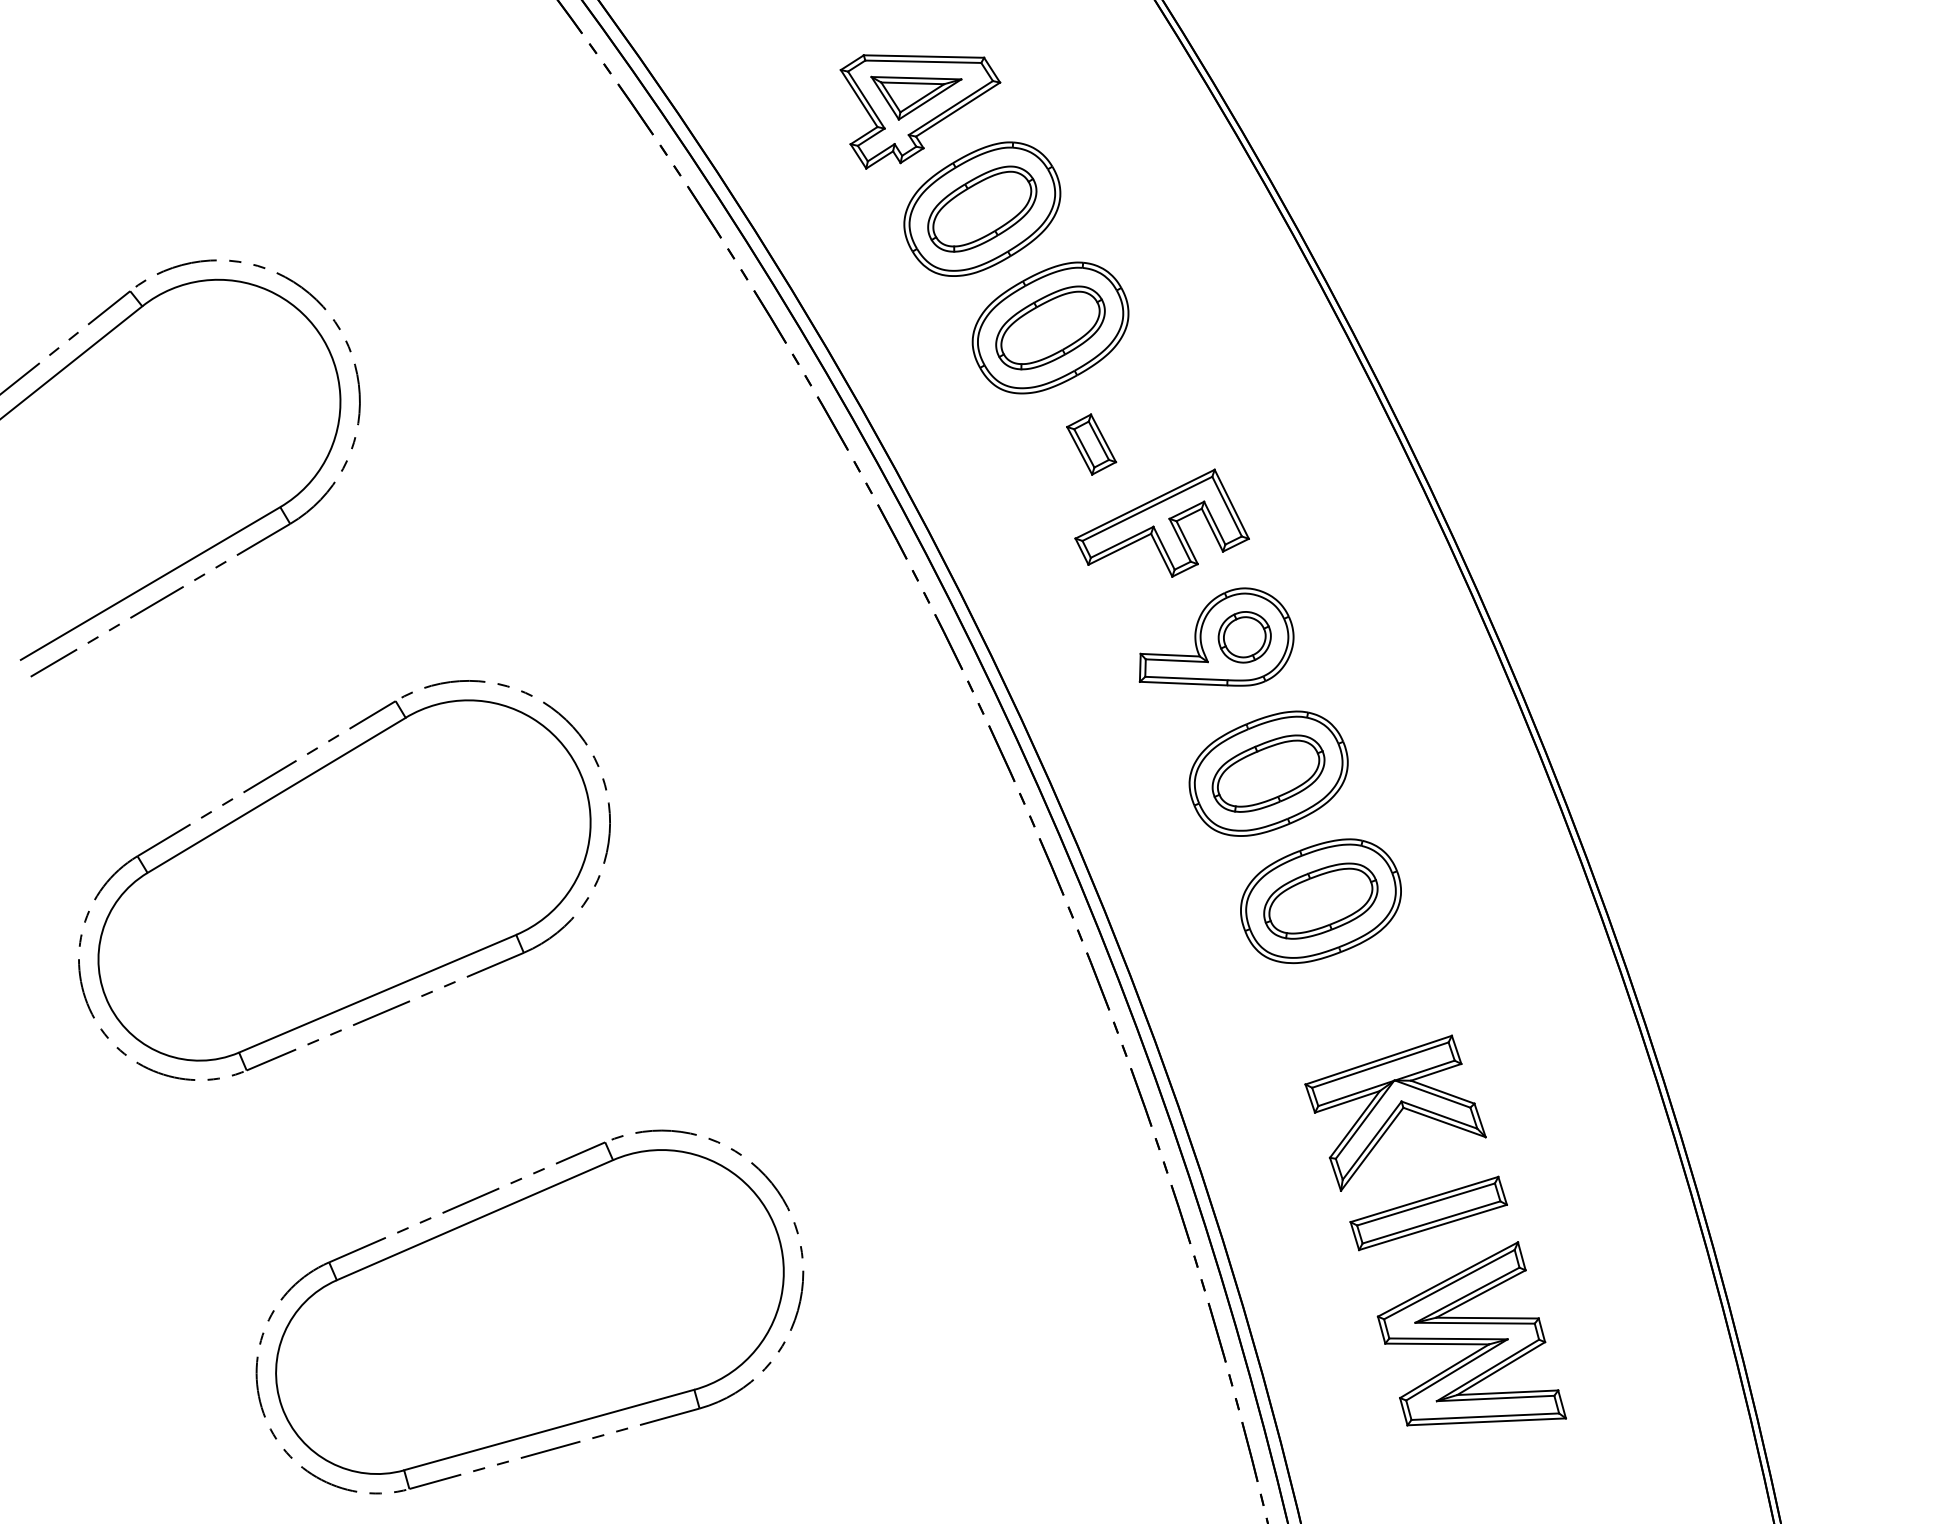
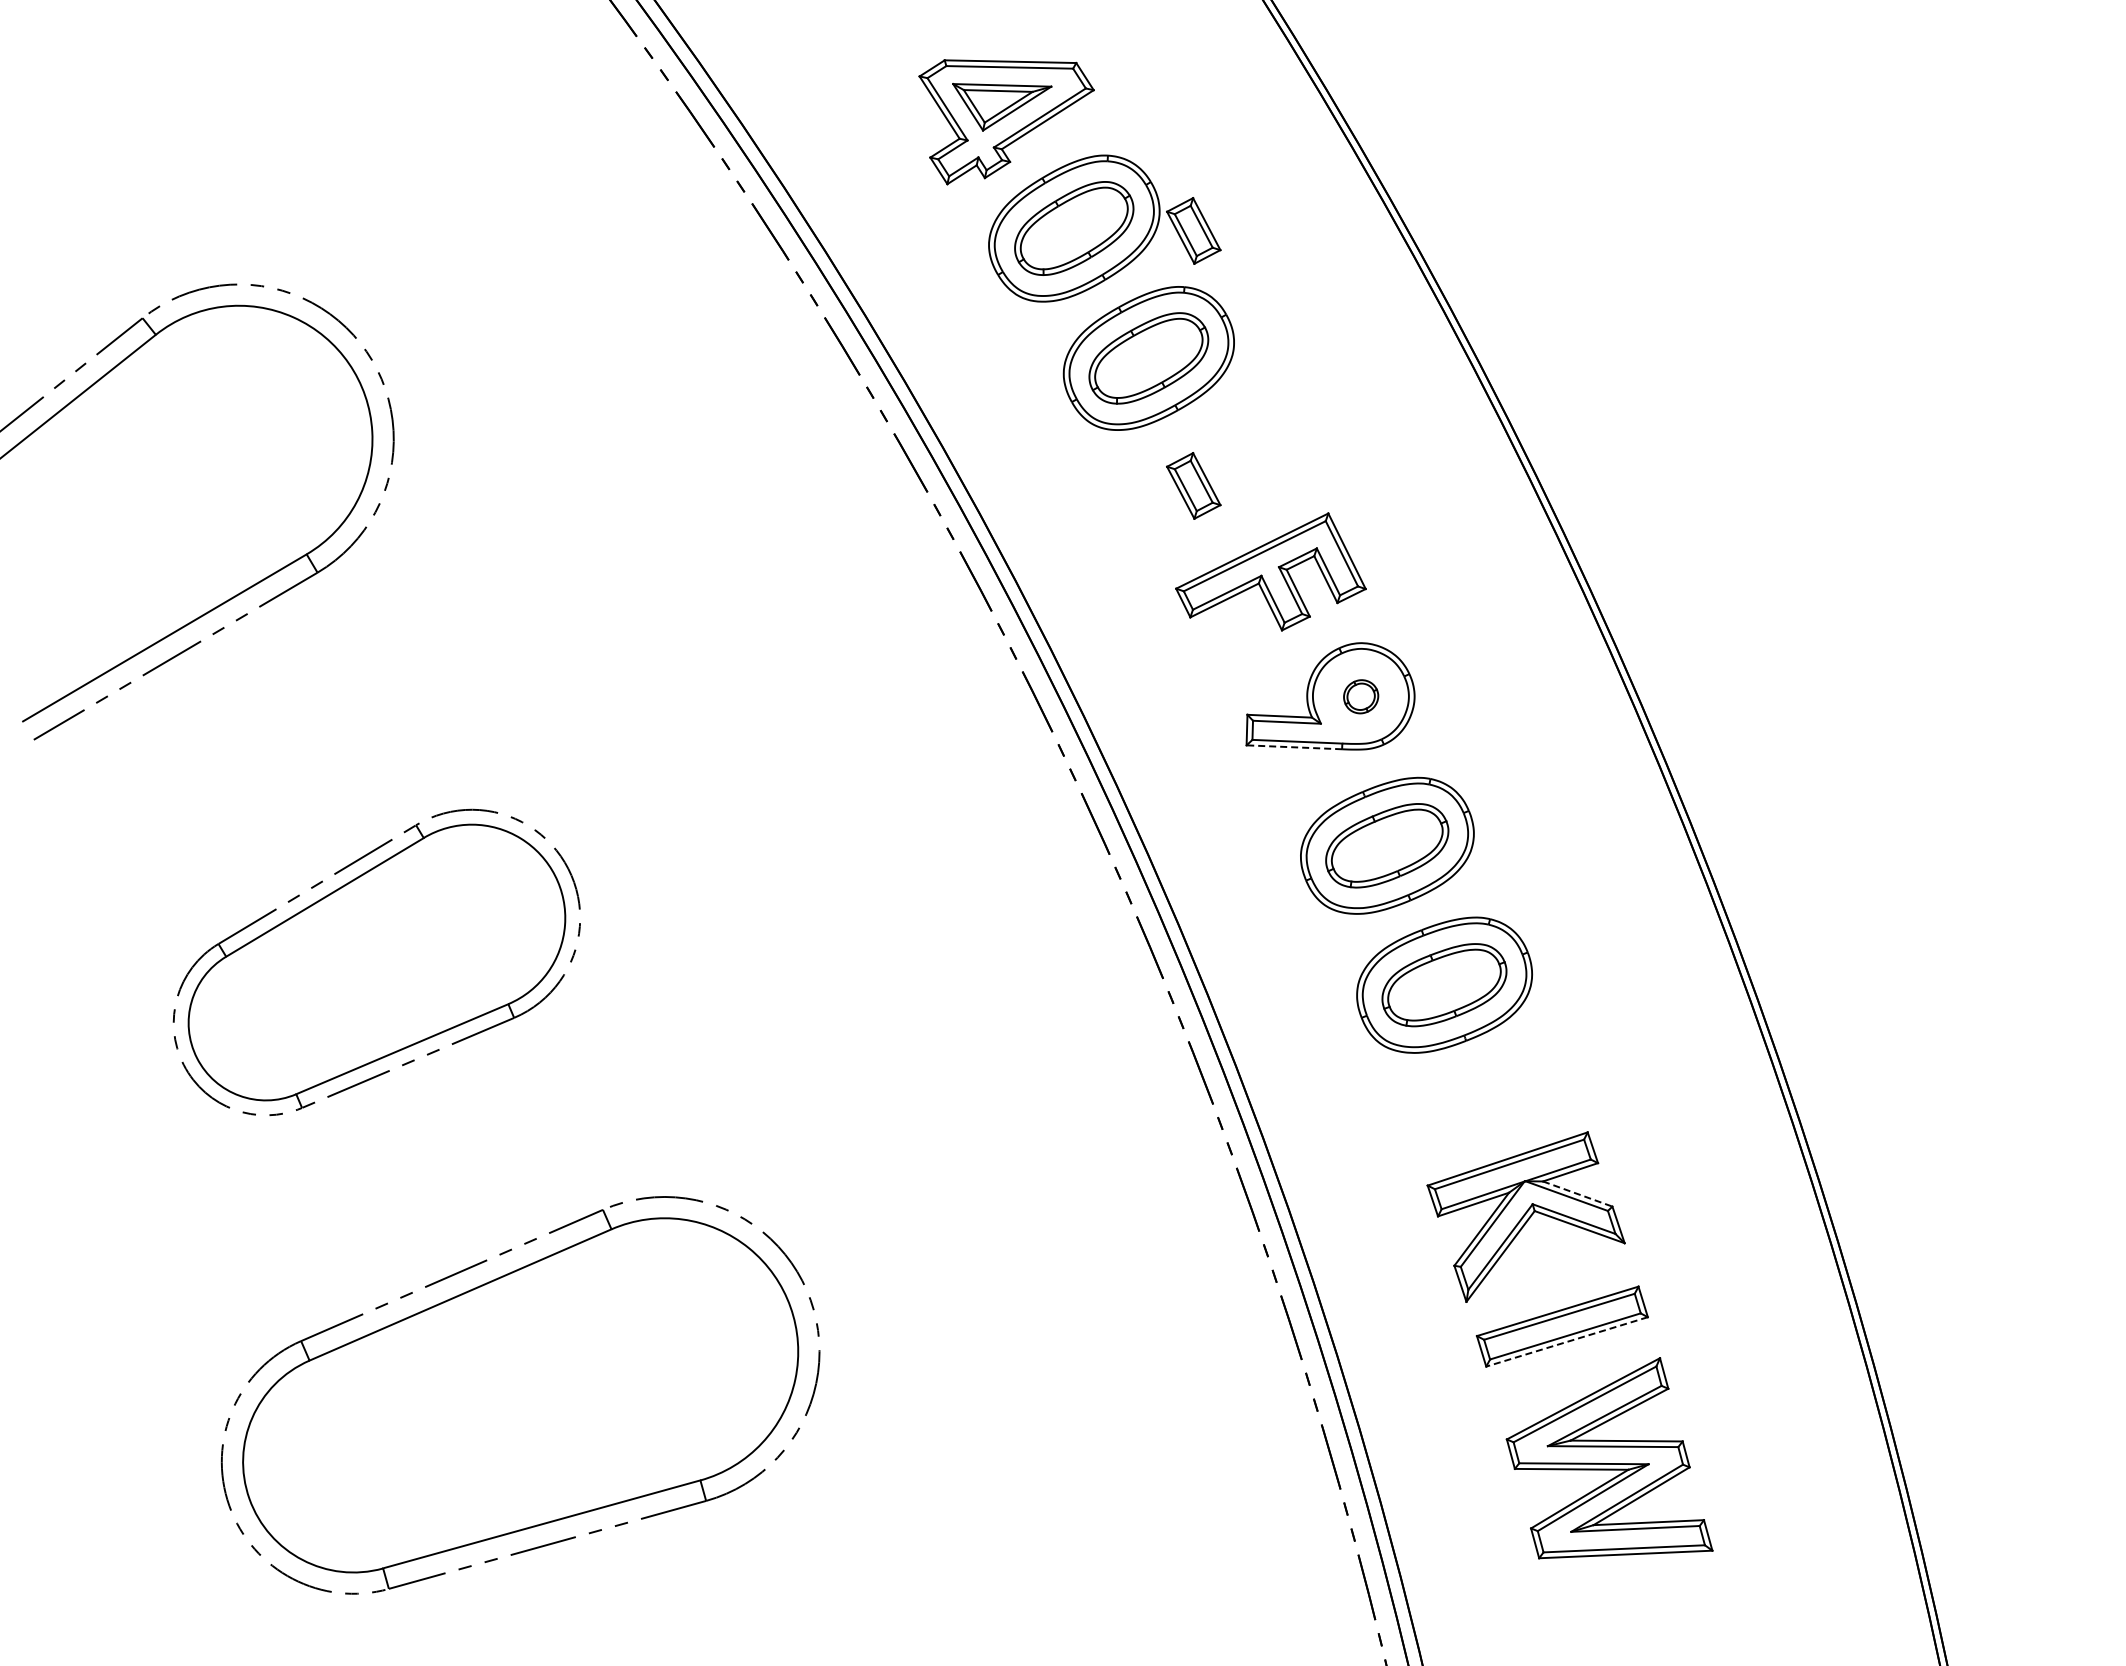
part: (1091, 210) -> (1193, 230), added
part: (1244, 637) -> (1360, 696), size x0.6
line: (1183, 683) -> (1294, 747), solid -> dashed
part: (344, 880) -> (376, 962), size x0.7
line: (1442, 1092) -> (1577, 1194), solid -> dashed
line: (1432, 1227) -> (1566, 1342), solid -> dashed
part: (529, 1312) -> (520, 1395), moved

